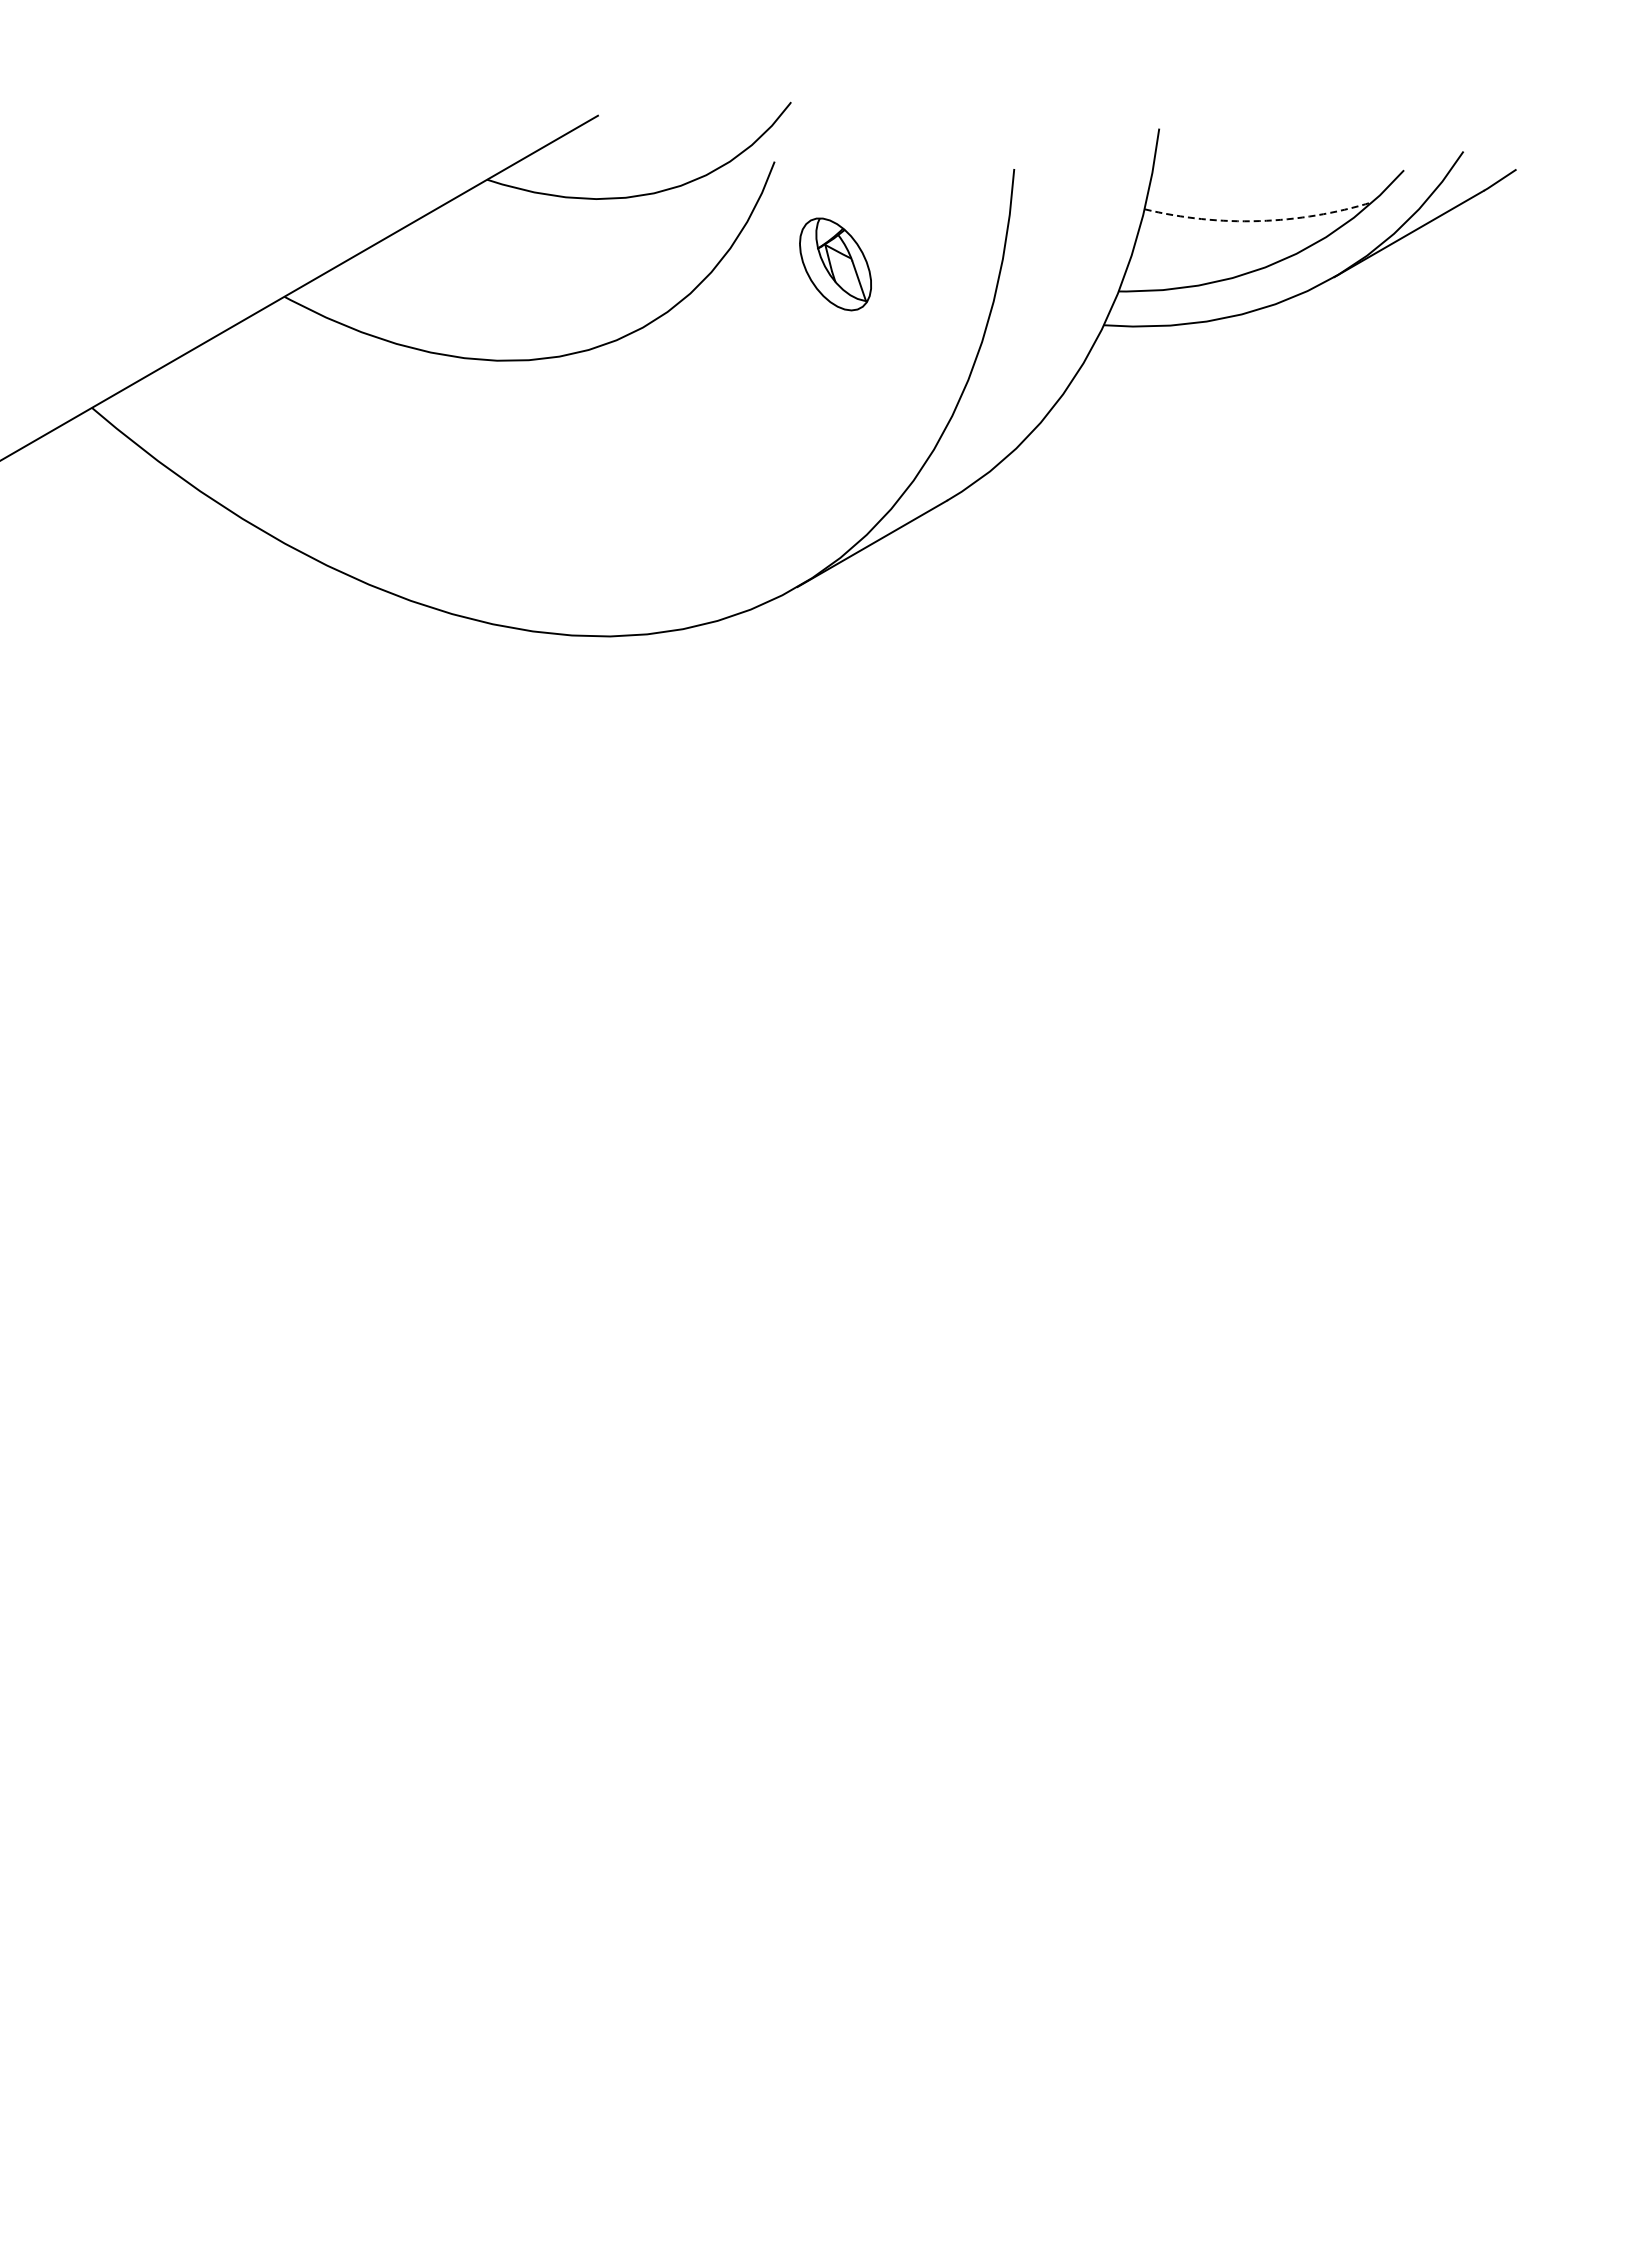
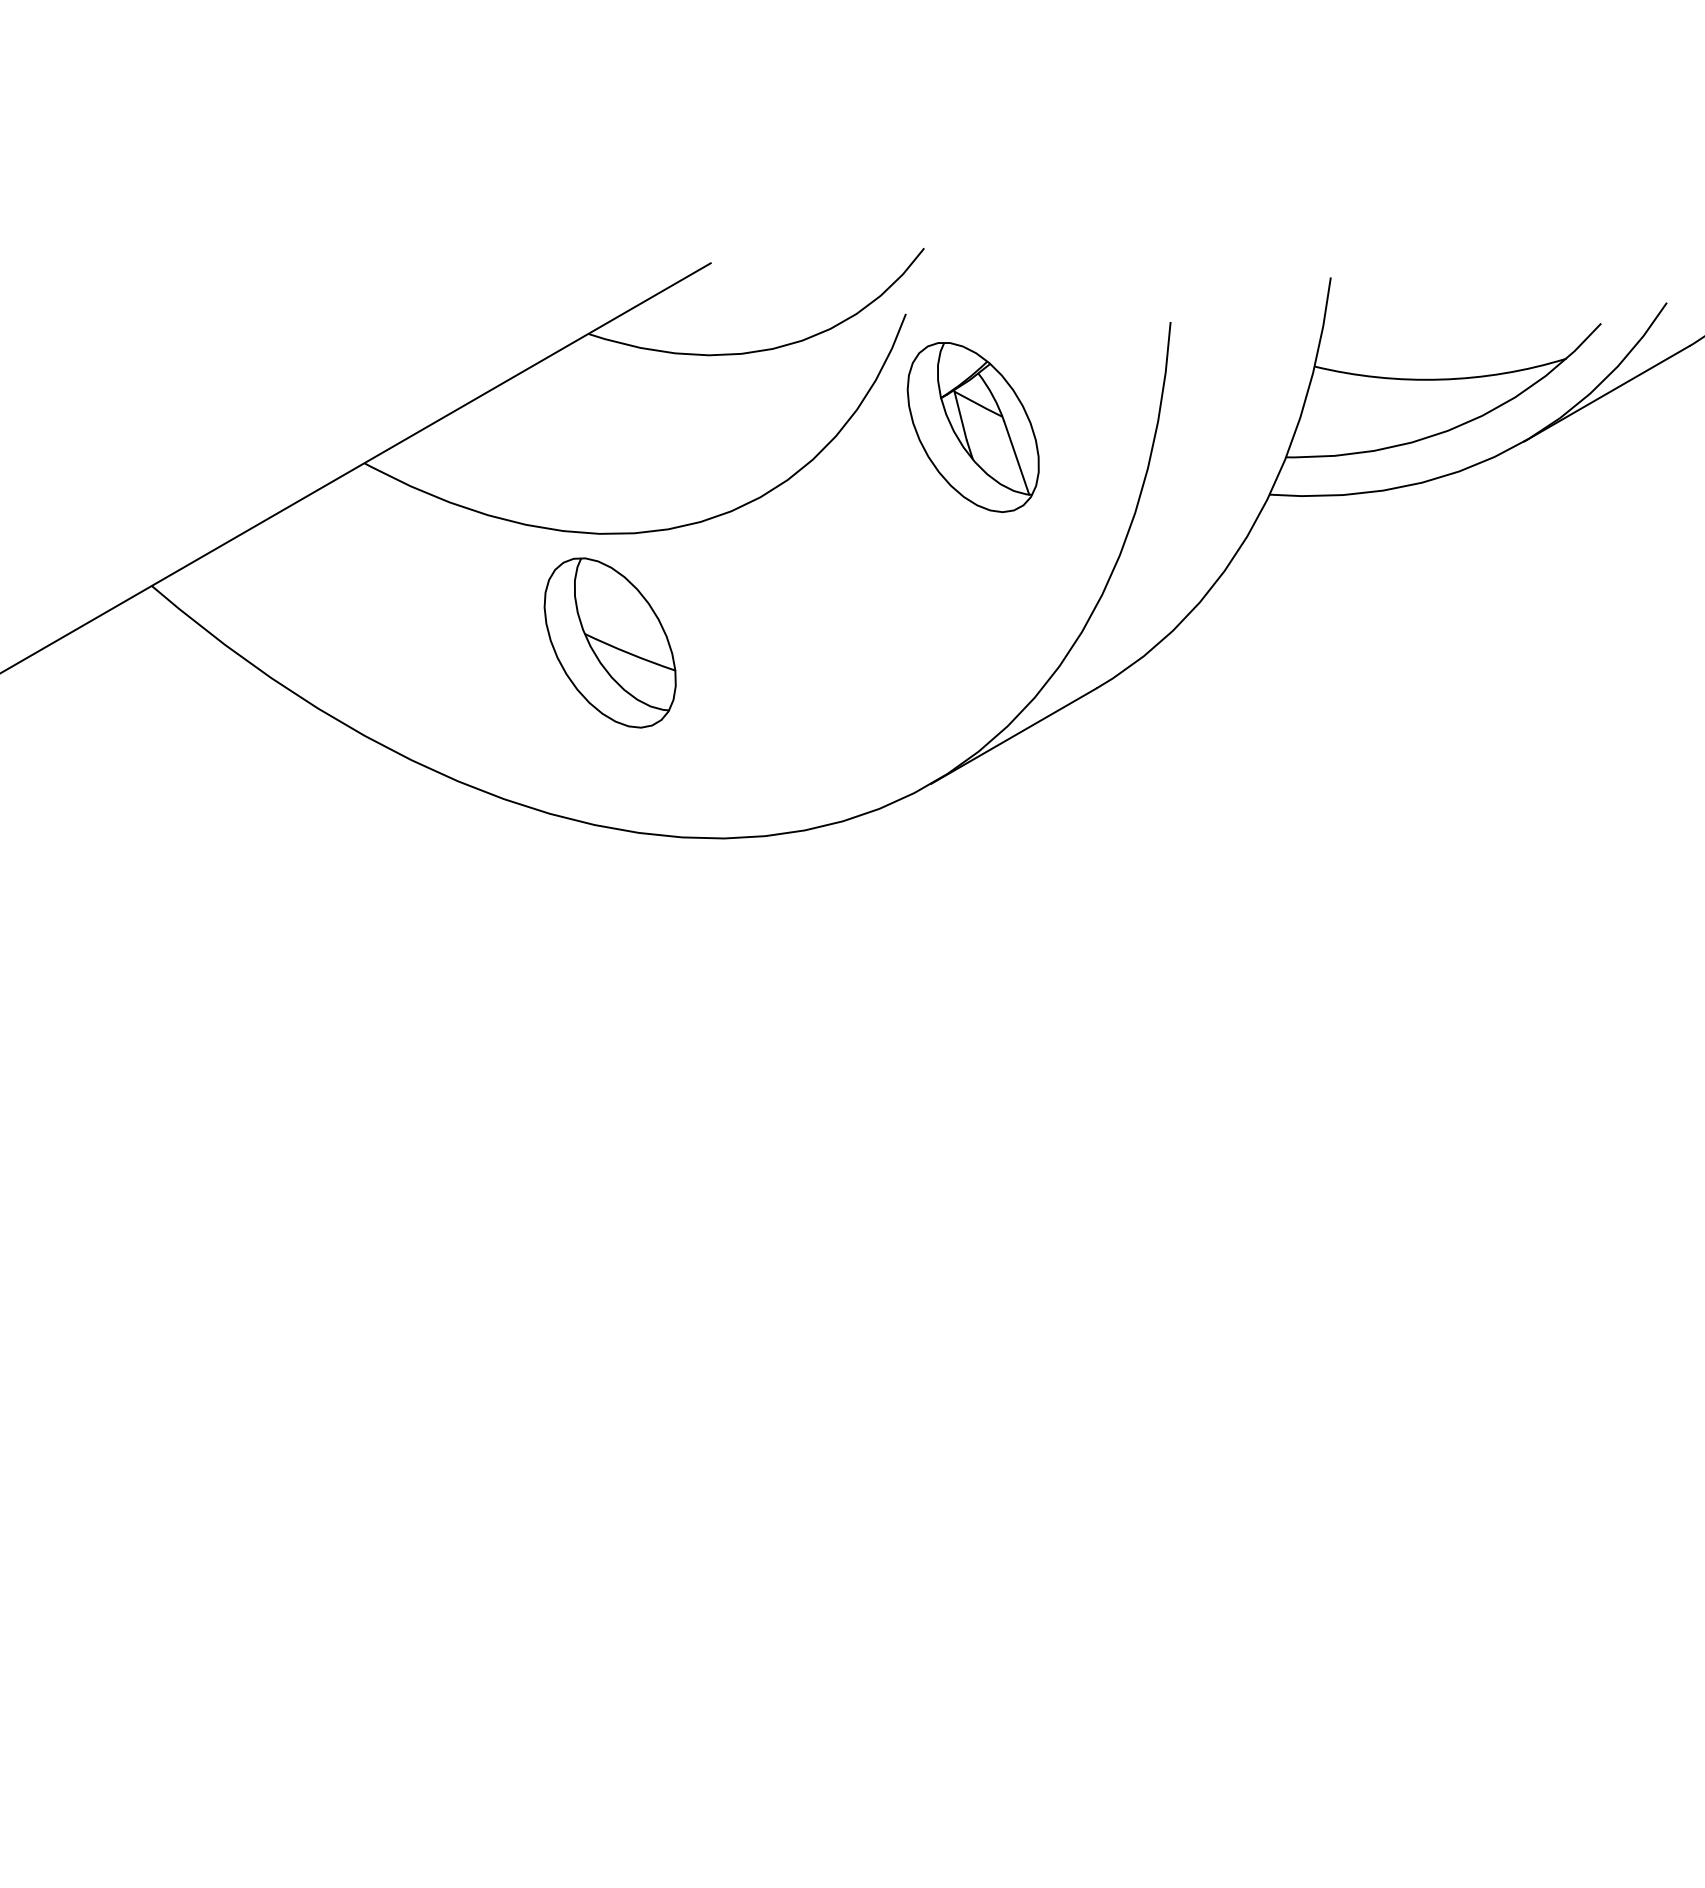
arc: (1259, 221) -> (1441, 380), dashed -> solid
part: (835, 264) -> (973, 427), size x1.67
part: (506, 459) -> (609, 642), added

